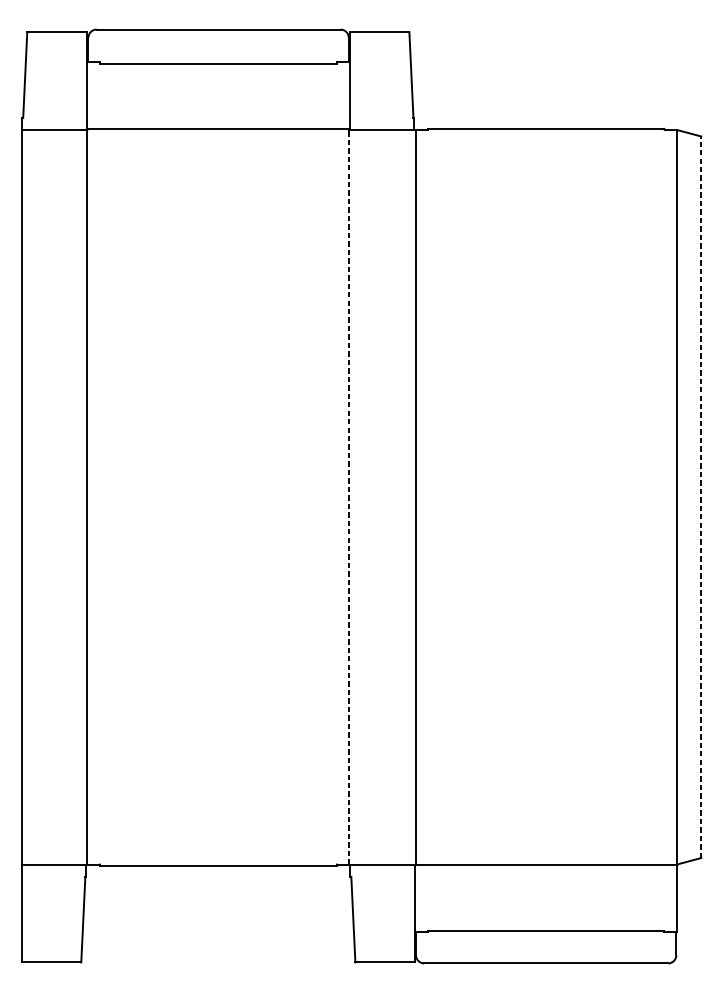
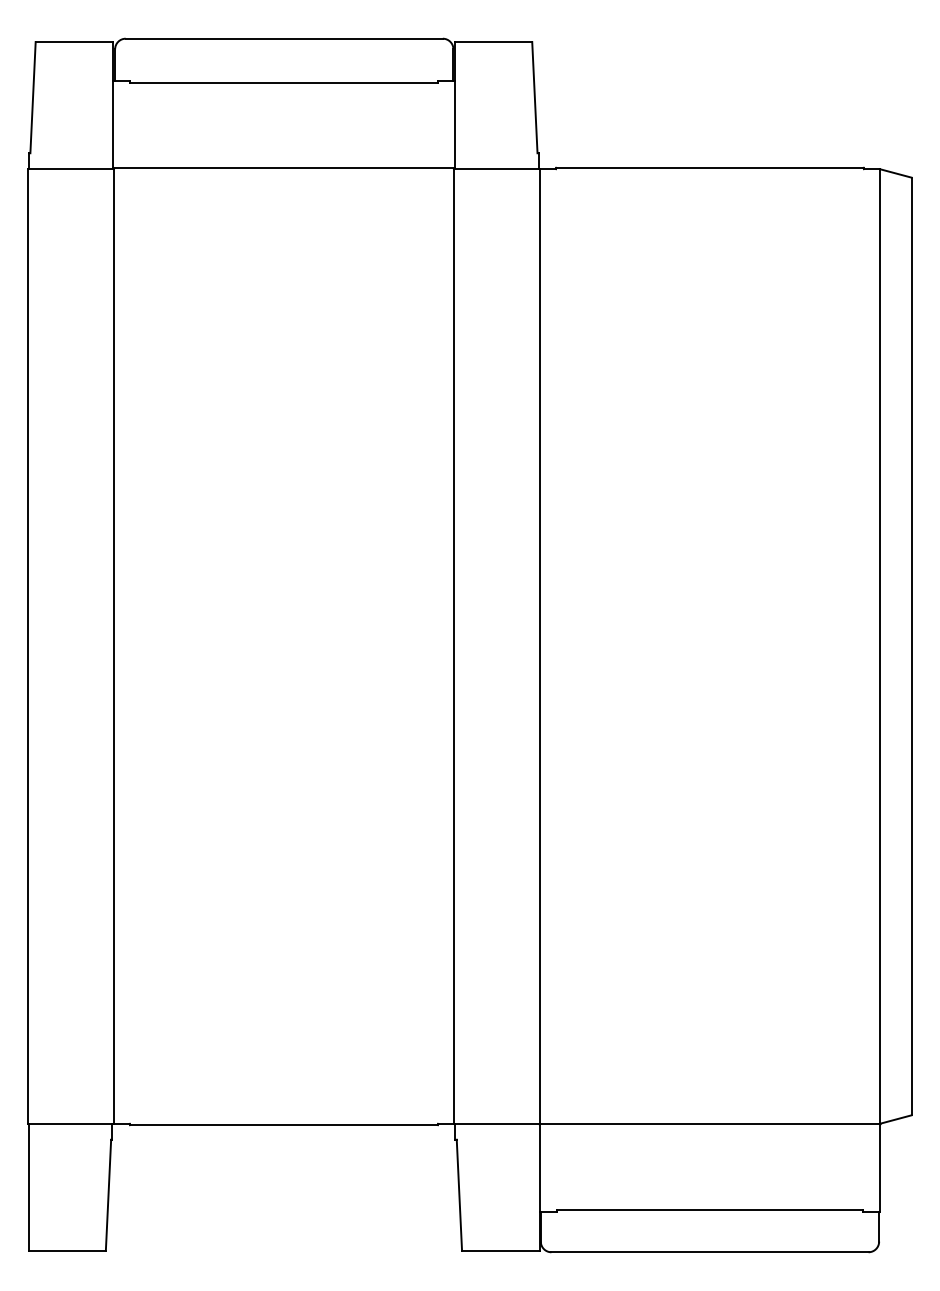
line: (349, 497) -> (454, 646), dashed -> solid
line: (701, 497) -> (911, 646), dashed -> solid

